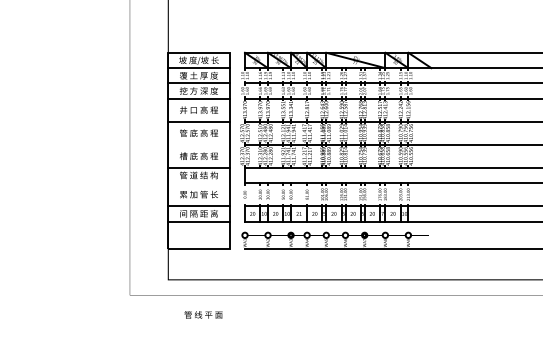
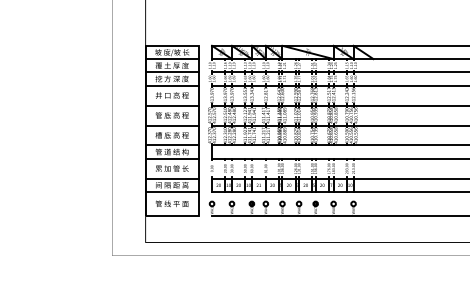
line: (198, 144) -> (171, 125), added
line: (198, 182) -> (171, 158), added
text: (203, 314) -> (172, 203), moved

